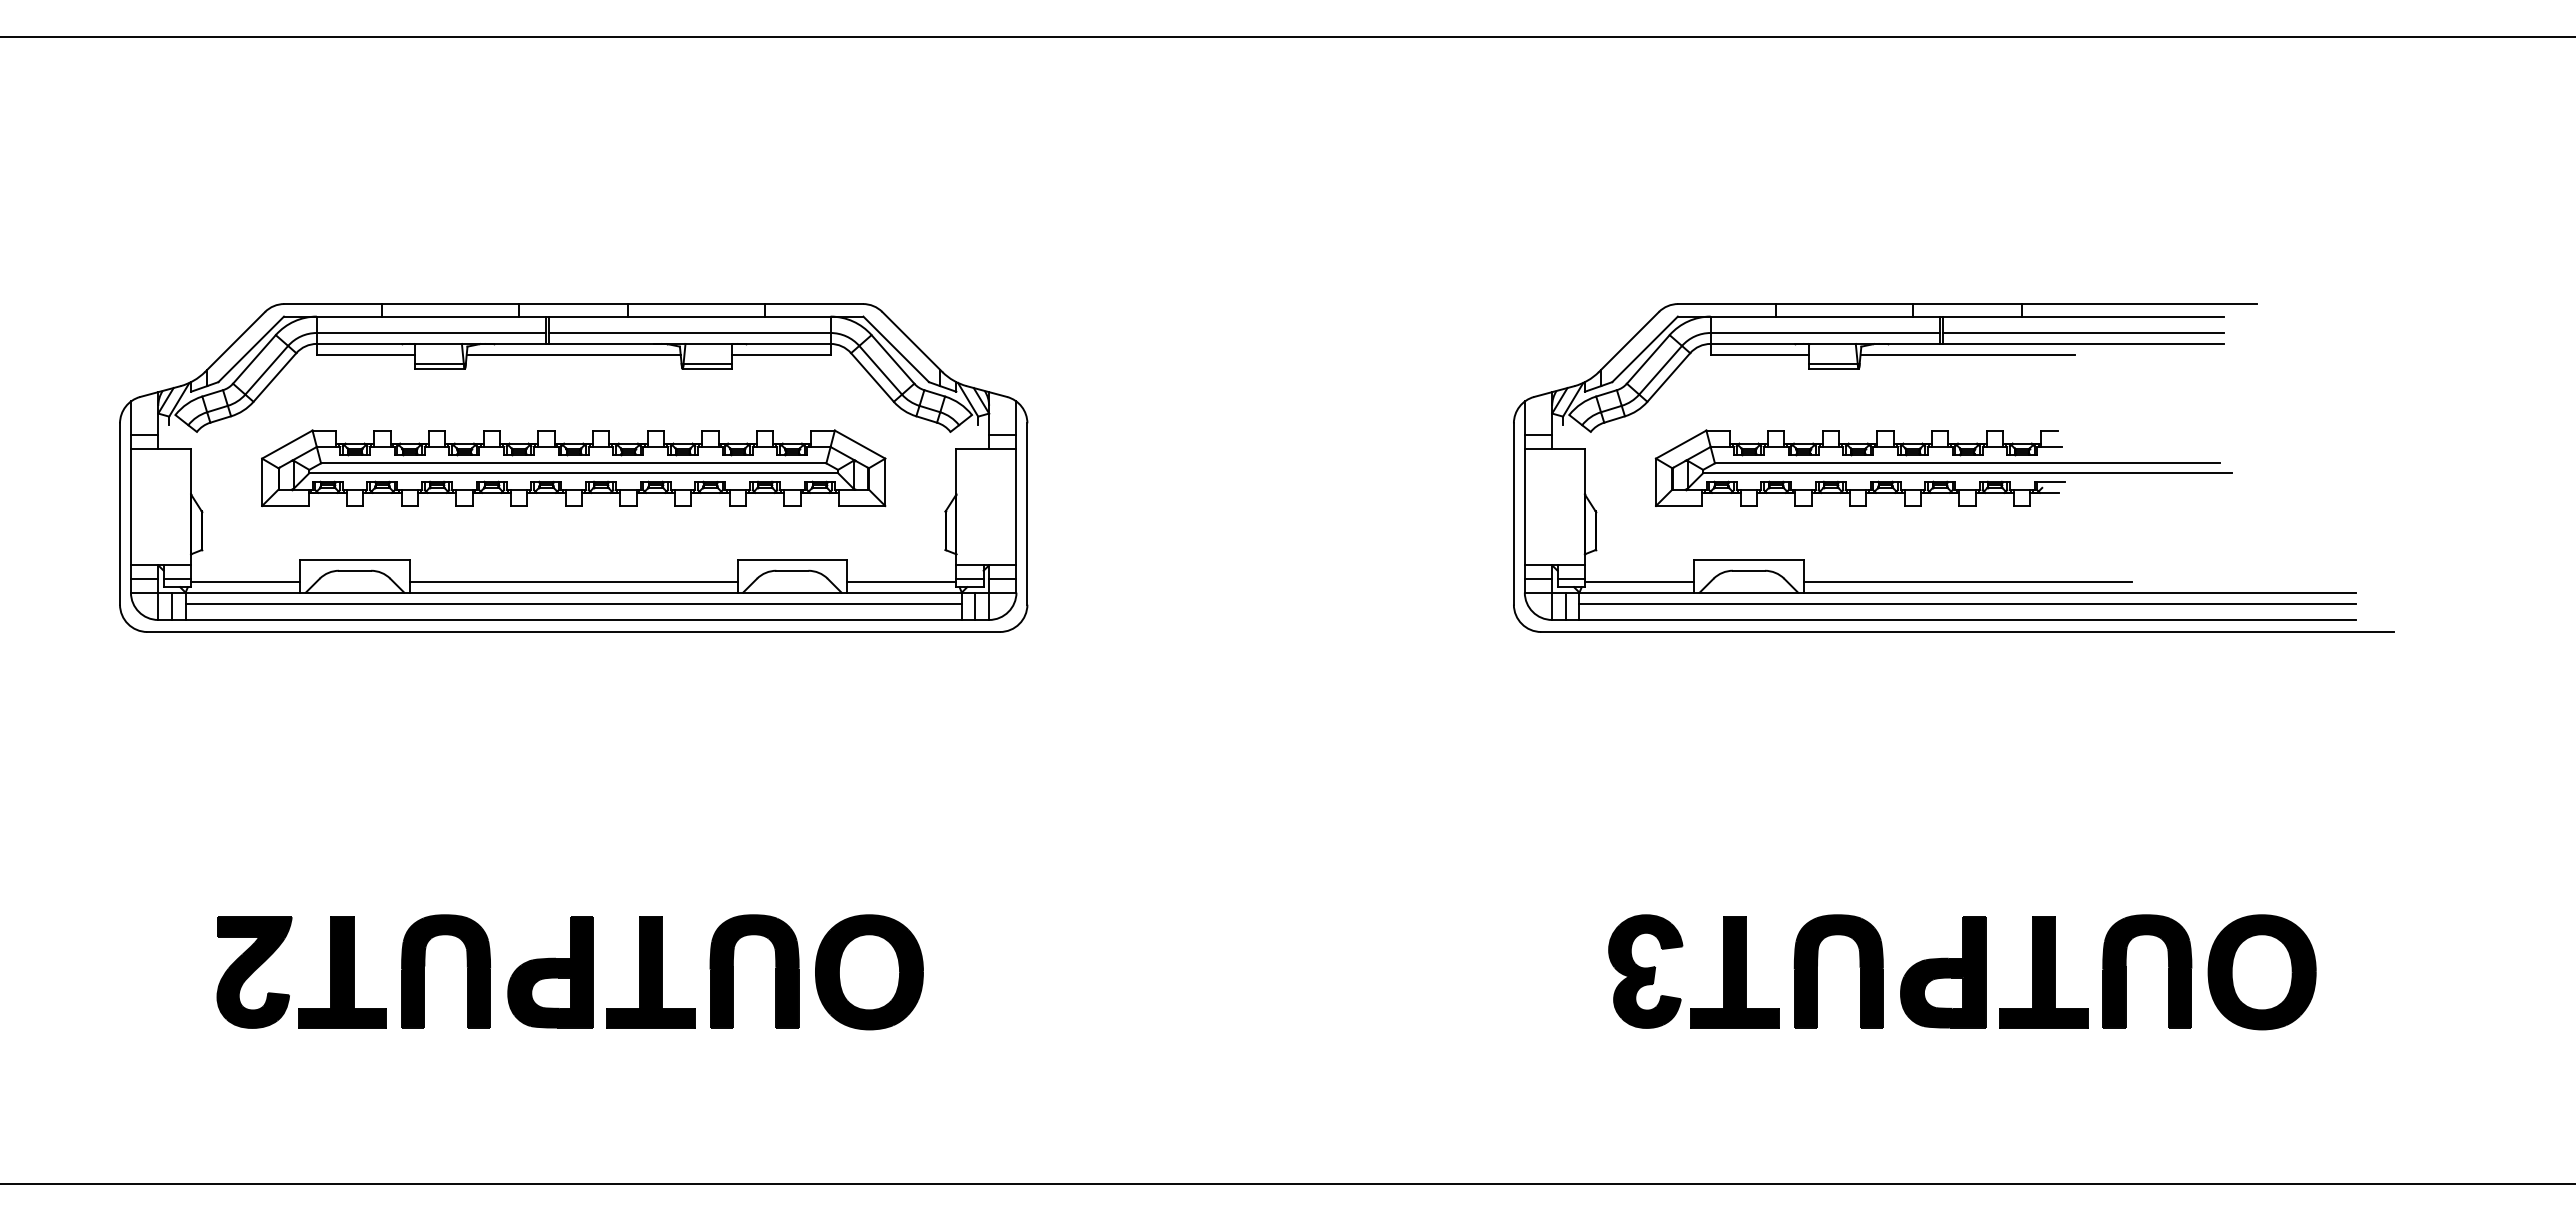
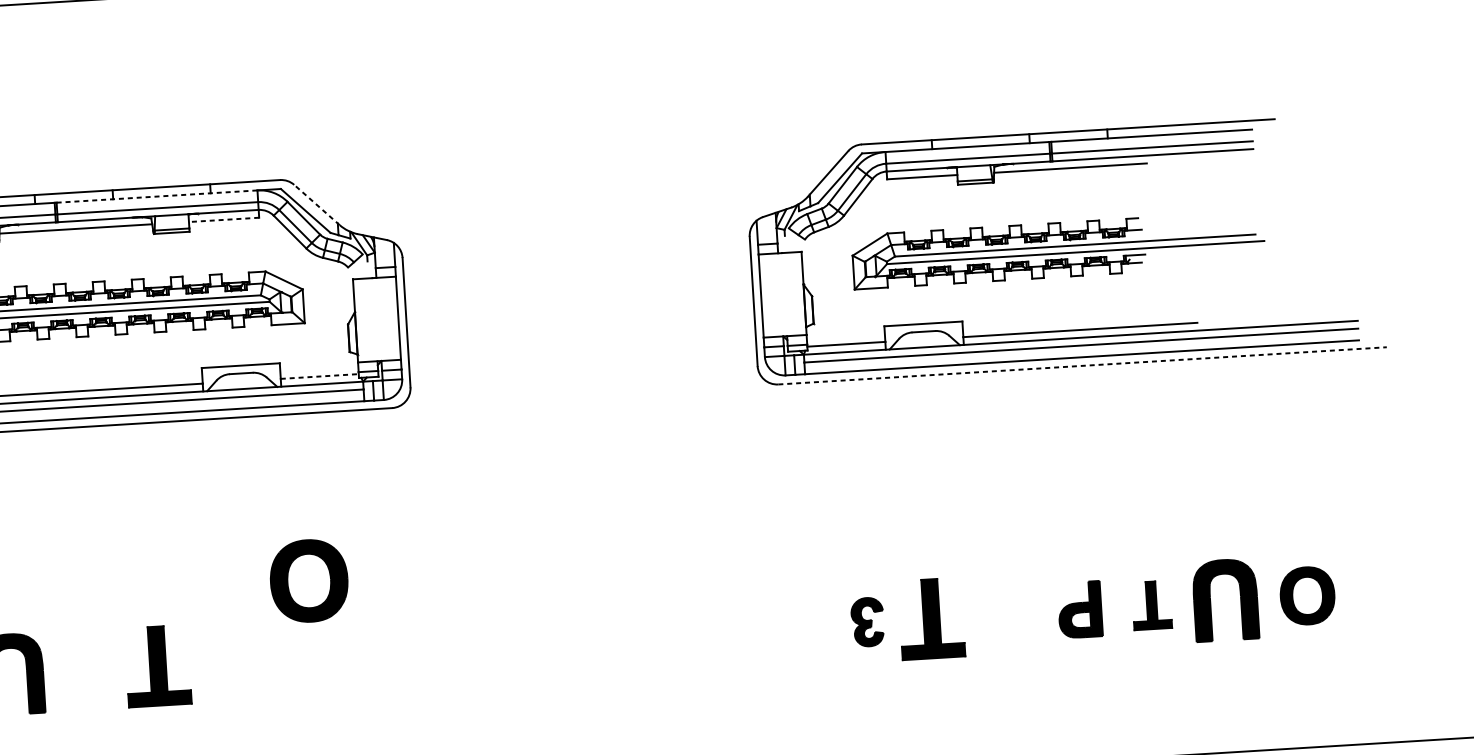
line: (689, 316) -> (156, 196), solid -> dashed
line: (912, 341) -> (317, 204), solid -> dashed
line: (780, 354) -> (223, 219), solid -> dashed
line: (901, 581) -> (319, 376), solid -> dashed
line: (1968, 632) -> (1083, 366), solid -> dashed
part: (733, 971) -> (216, 661), removed
part: (1645, 971) -> (867, 622), size x0.6
part: (1817, 971) -> (990, 614), removed
part: (550, 972) -> (86, 670), removed
part: (869, 972) -> (309, 581), moved
part: (1943, 972) -> (1080, 609), size x0.7
part: (2043, 972) -> (1151, 605), size x0.6
part: (2261, 972) -> (1307, 596), size x0.7

